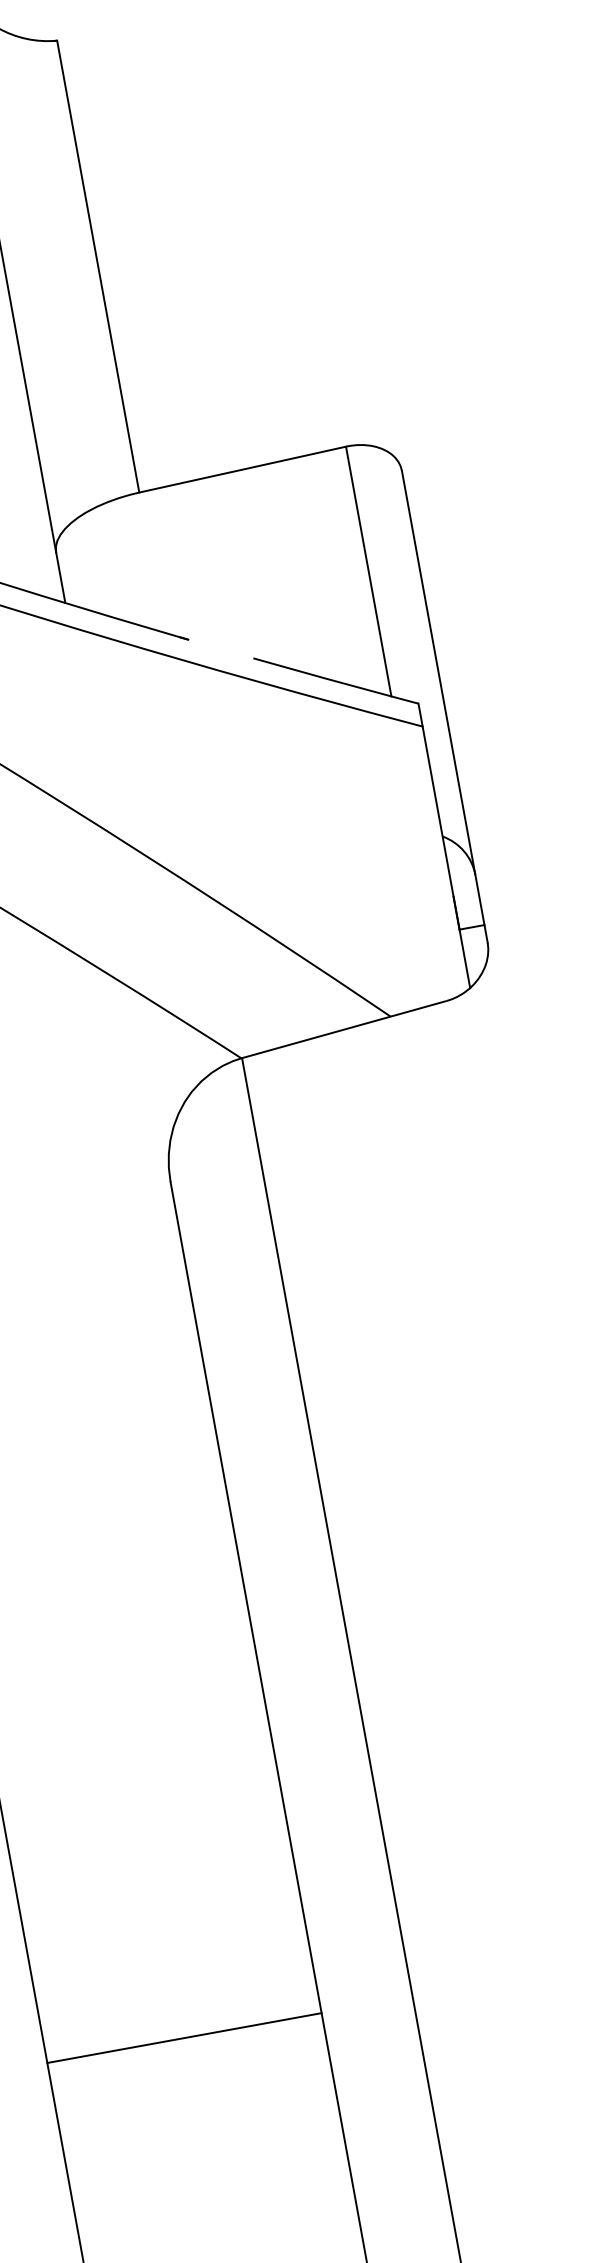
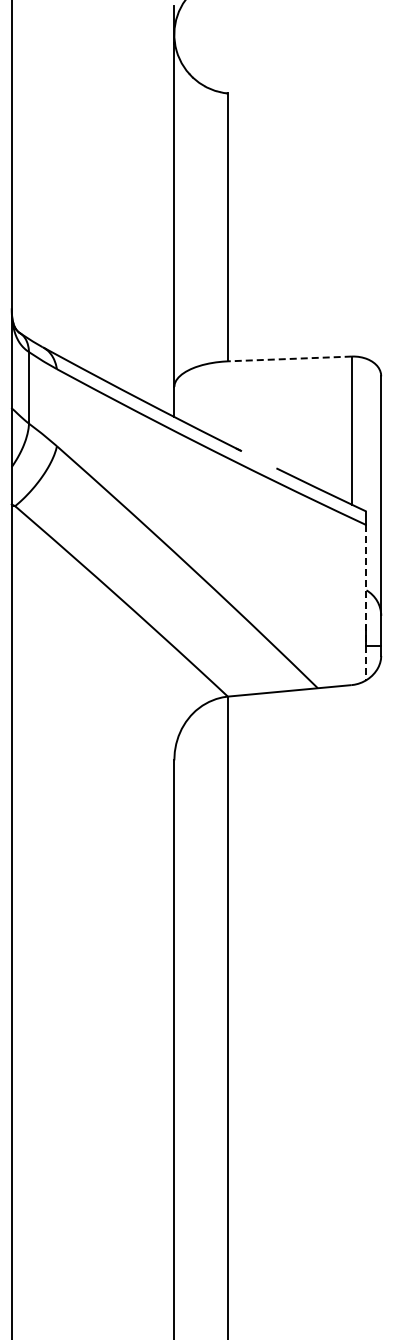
line: (241, 469) -> (289, 358), solid -> dashed
line: (446, 857) -> (366, 602), solid -> dashed
line: (183, 2037) -> (92, 1252), removed

